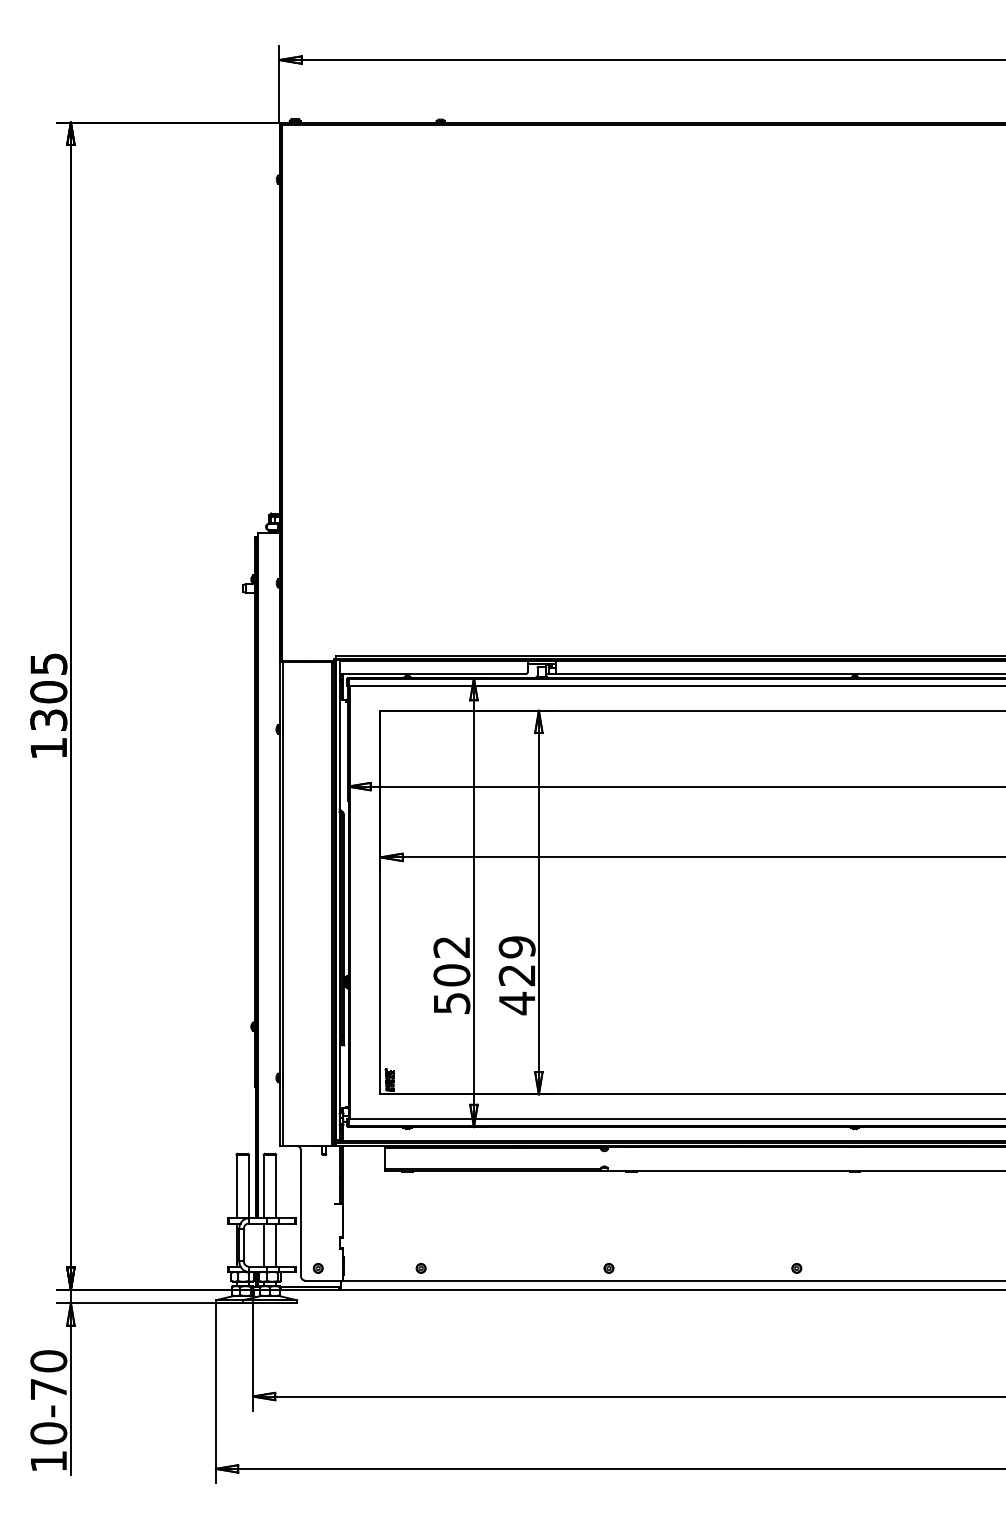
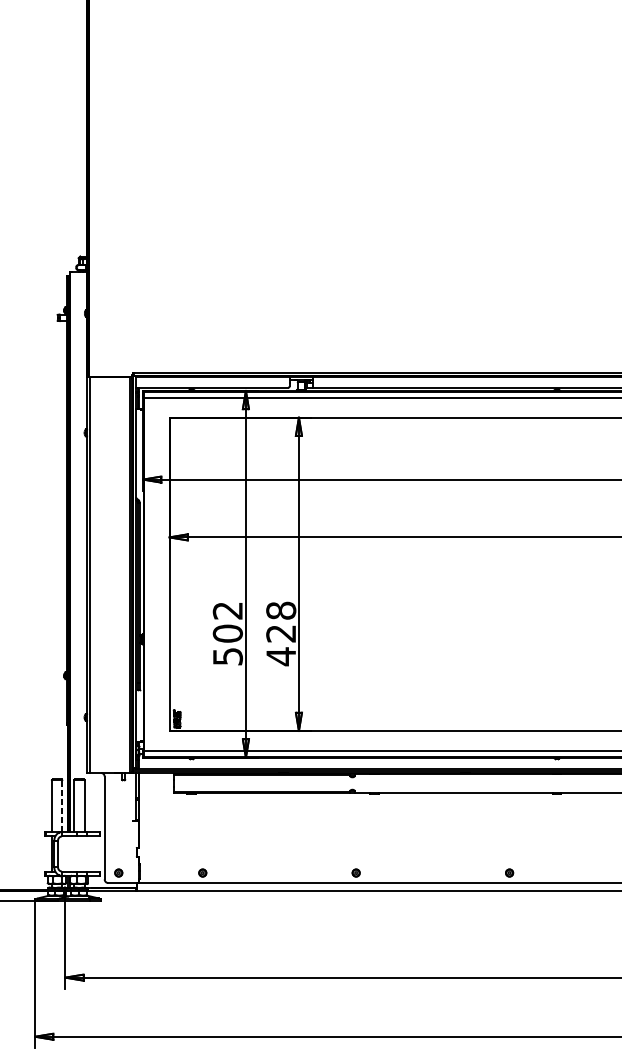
text: (516, 947) -> (280, 610), 429 -> 428
line: (249, 1186) -> (62, 806), solid -> dashed
line: (263, 1244) -> (74, 853), removed
line: (276, 1244) -> (84, 853), removed

